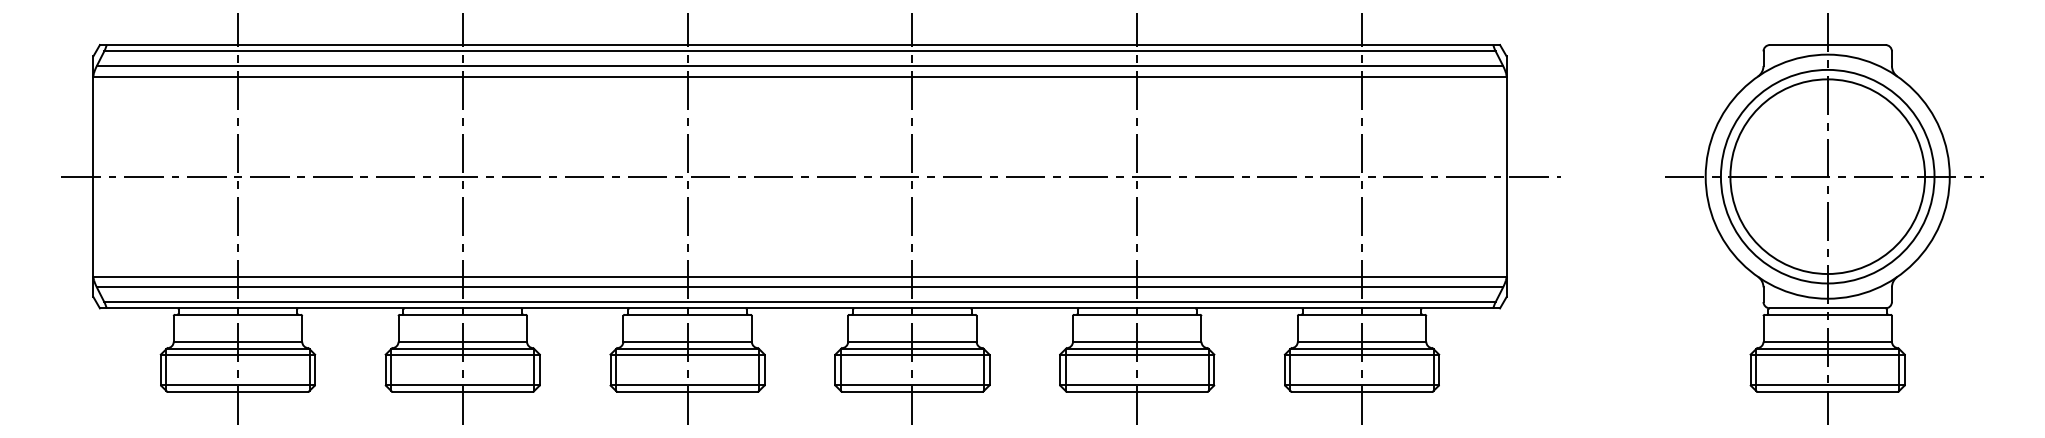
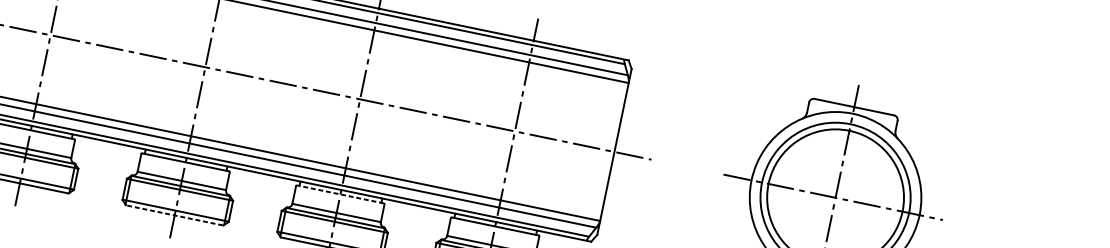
line: (1137, 314) -> (340, 194), solid -> dashed
line: (911, 391) -> (174, 215), solid -> dashed

